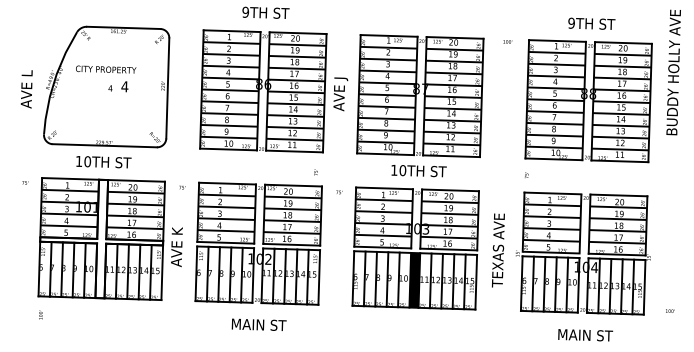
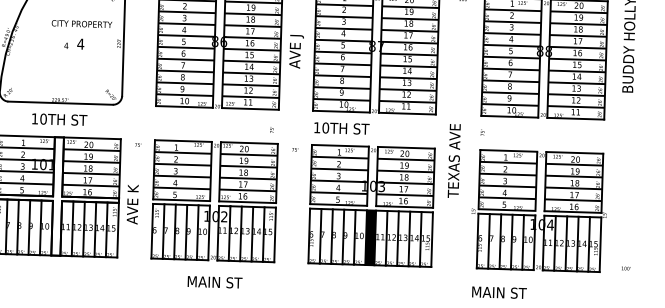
text: (106, 69) -> (82, 23), moved
text: (418, 171) -> (341, 128), moved
text: (497, 250) -> (453, 160), moved
text: (585, 335) -> (499, 292), moved

